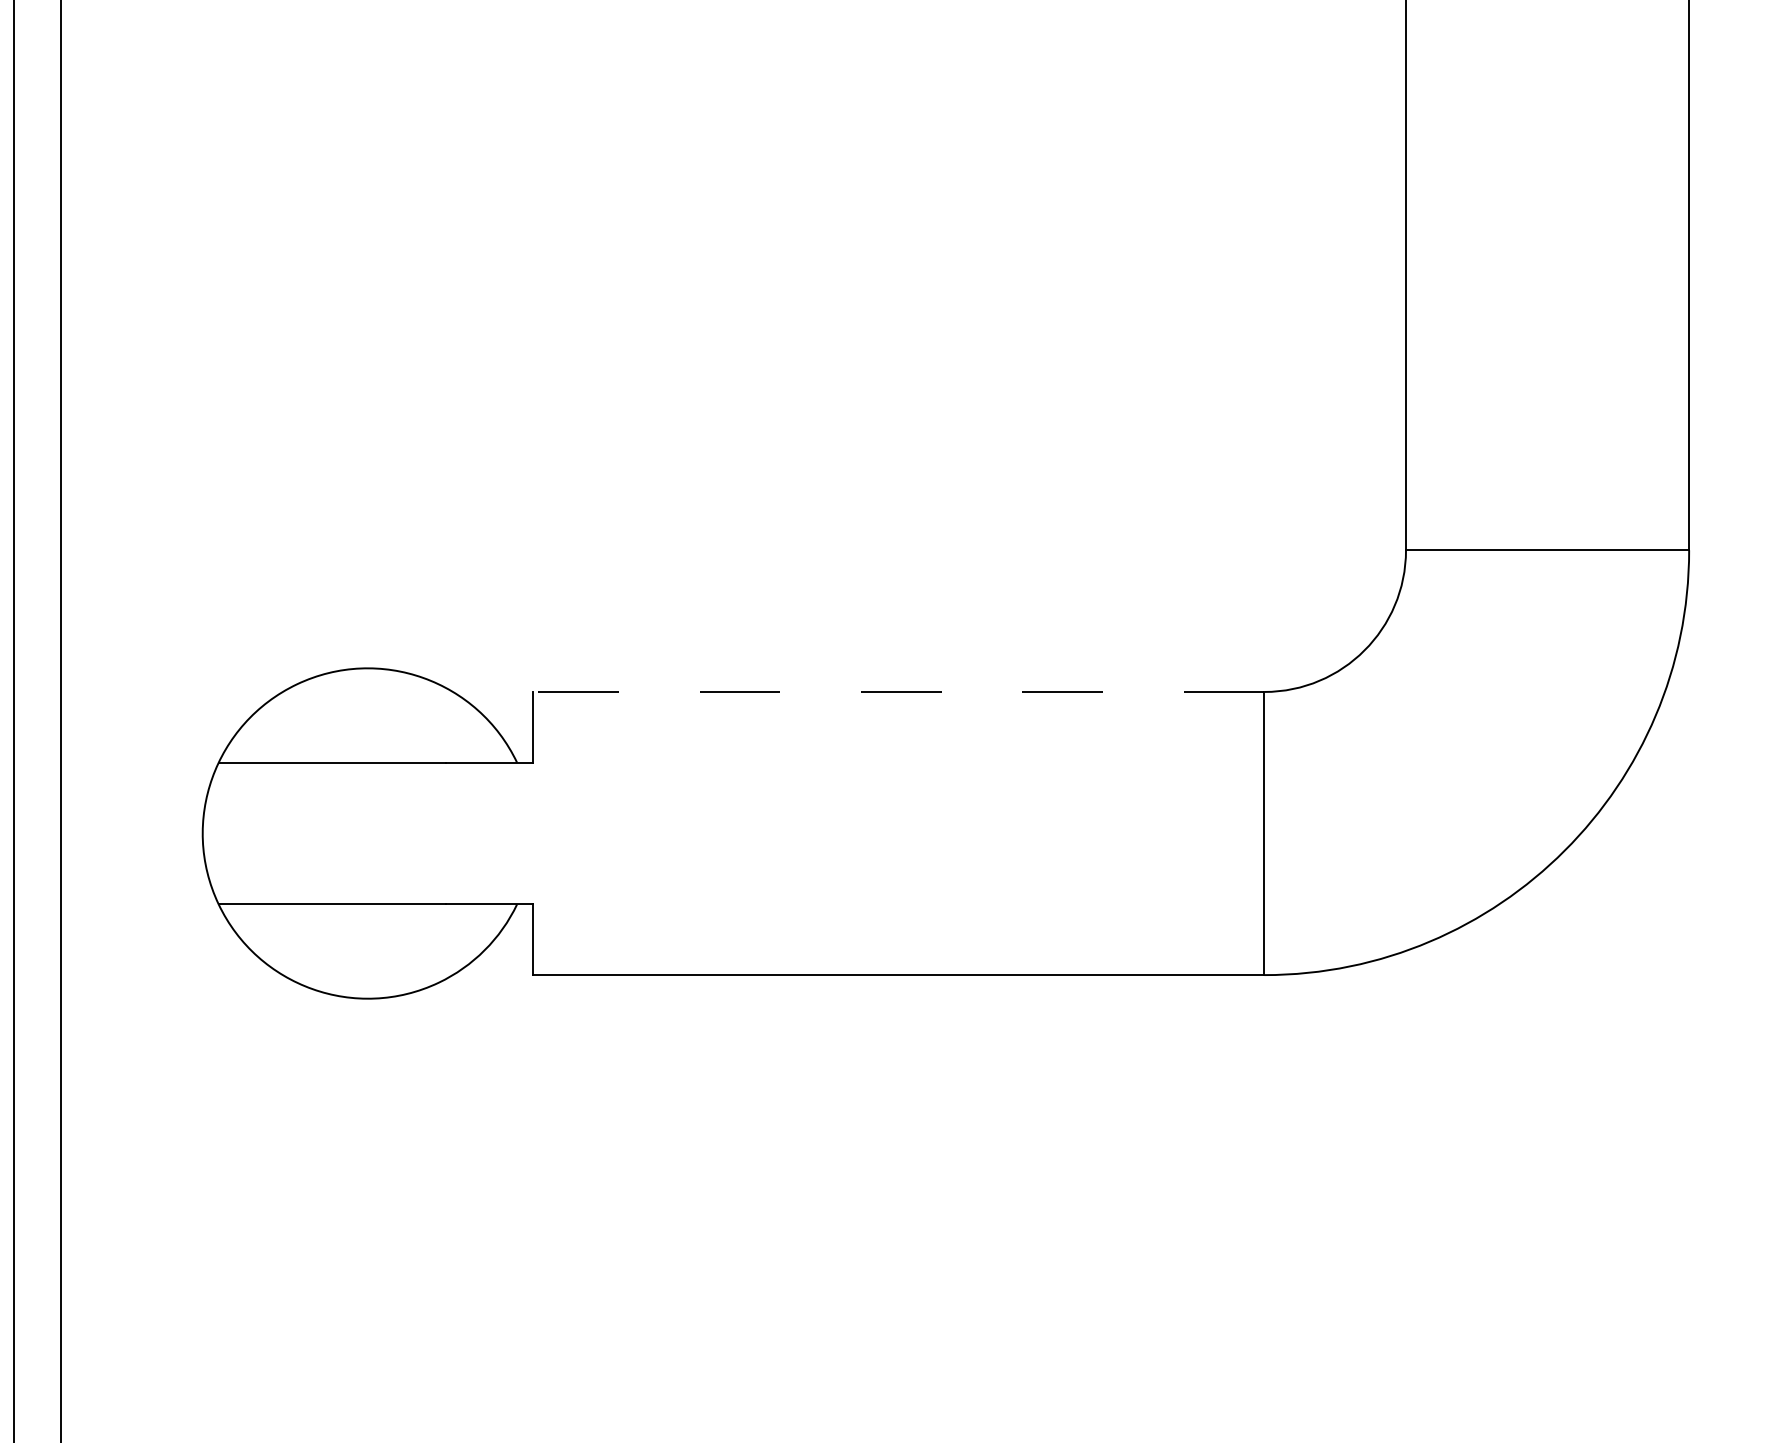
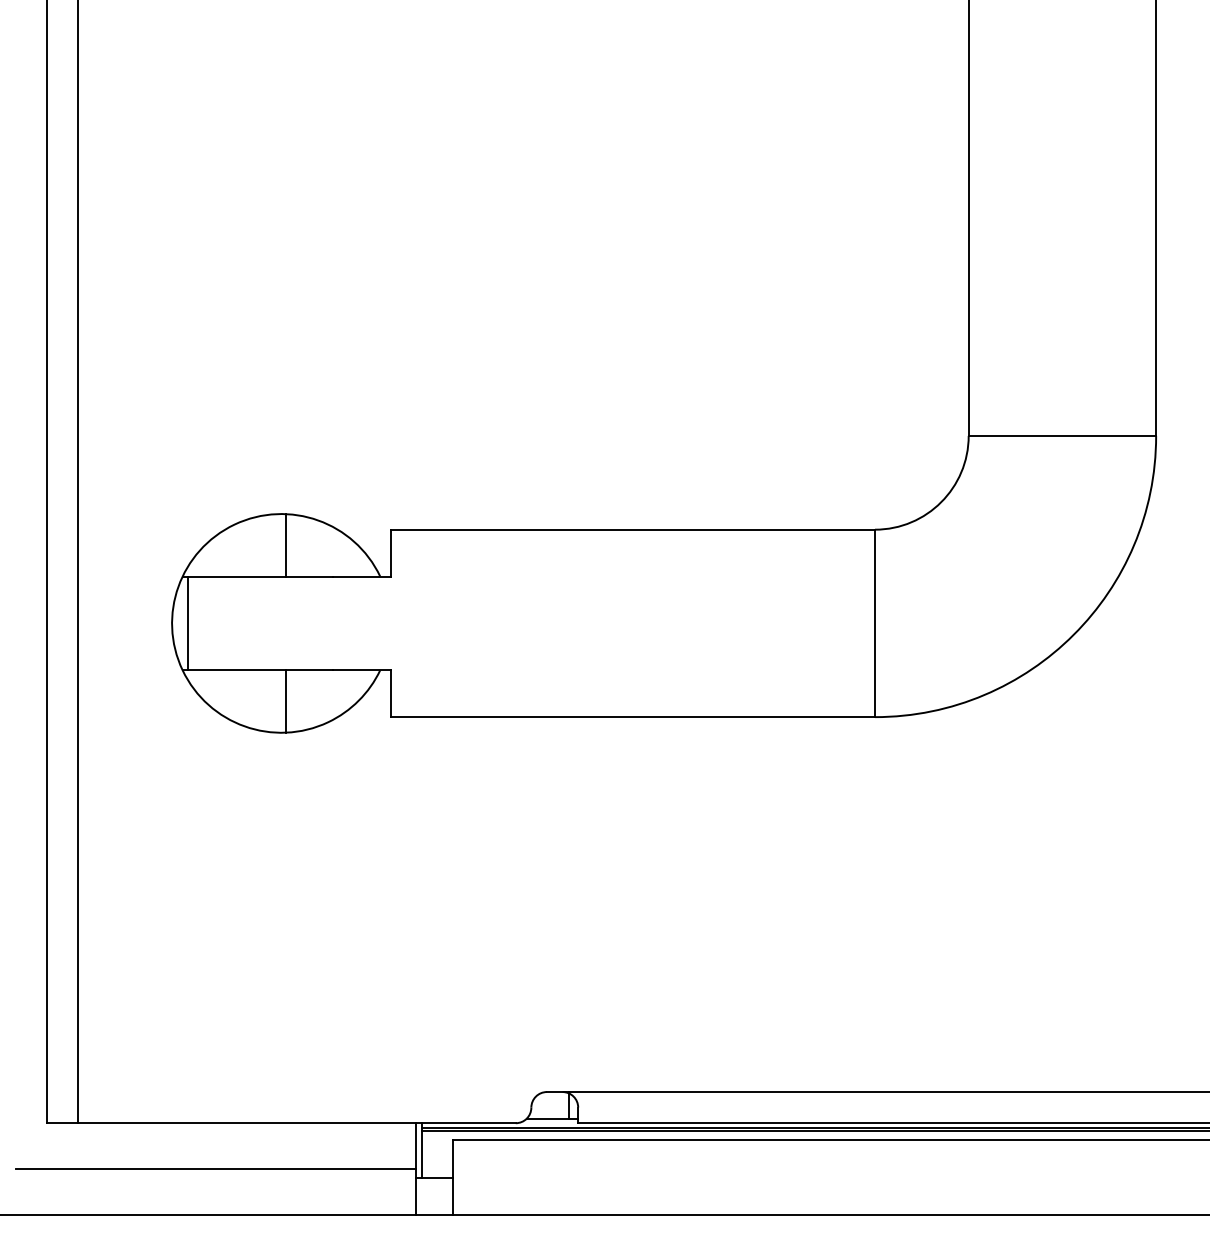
line: (898, 691) -> (632, 529), dashed -> solid
line: (375, 715) -> (286, 545), added
line: (226, 833) -> (187, 623), added
line: (375, 951) -> (286, 701), added

